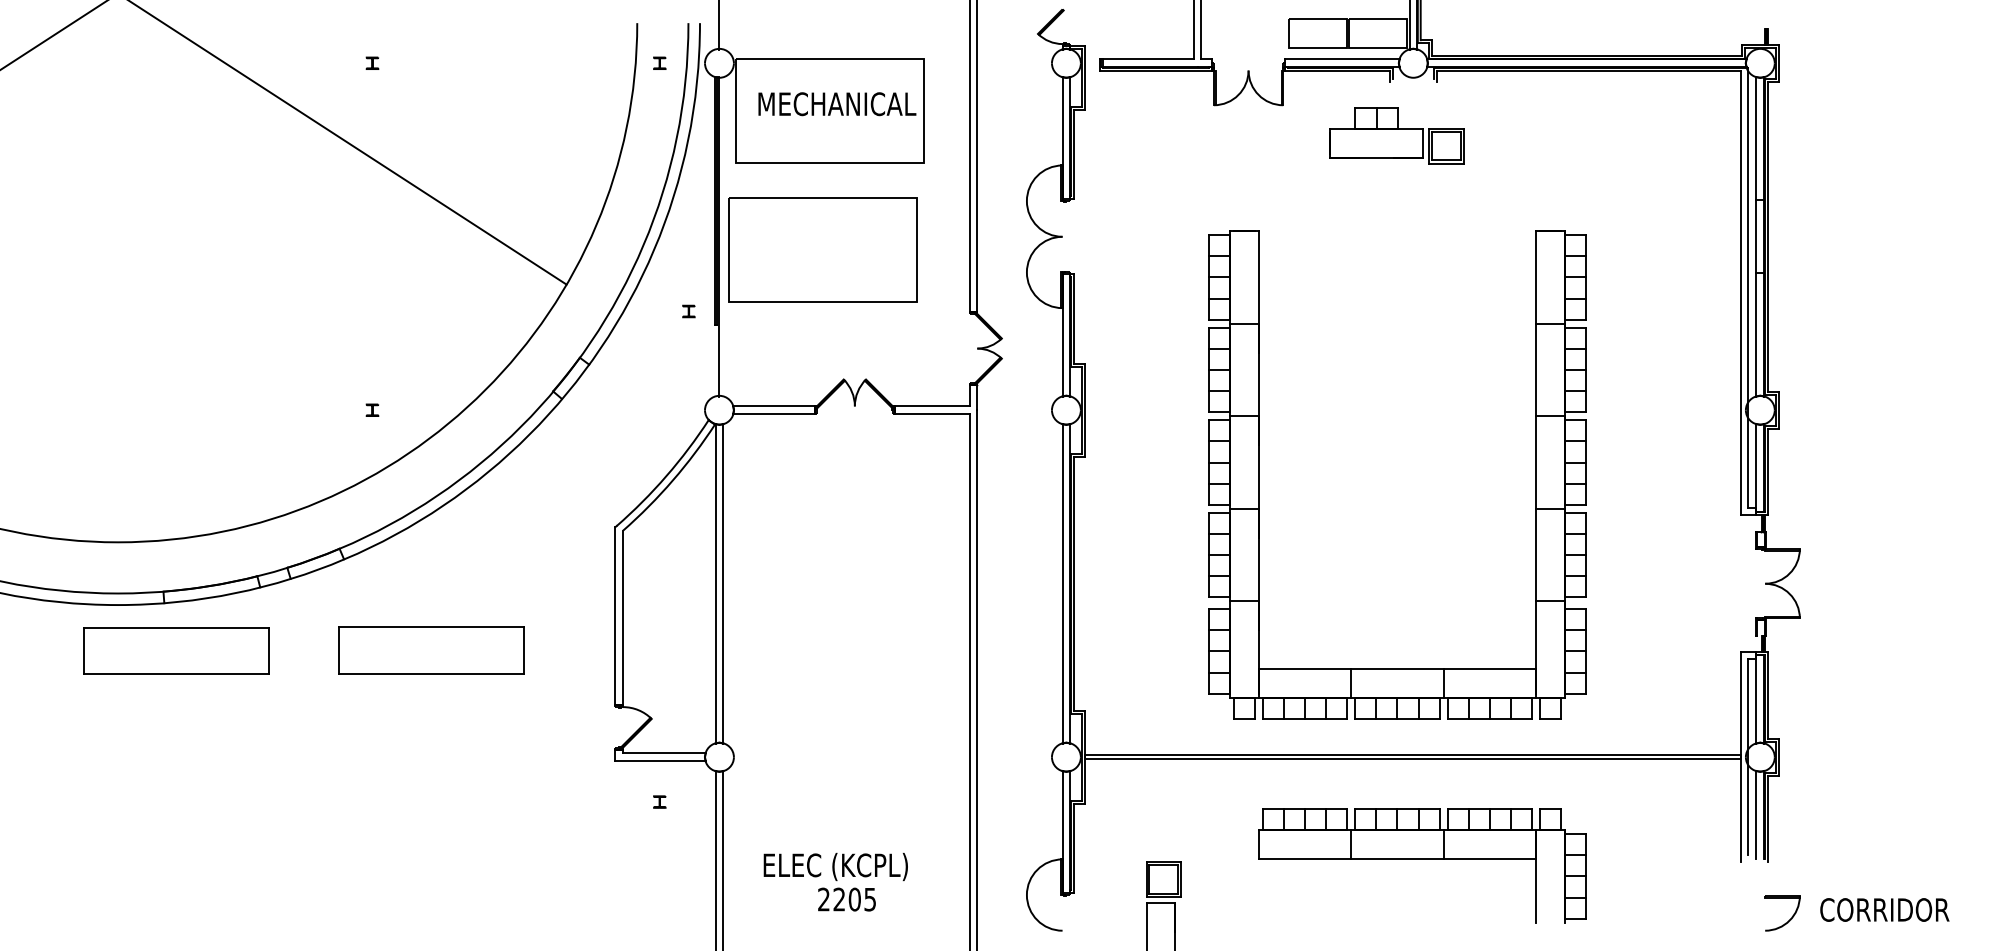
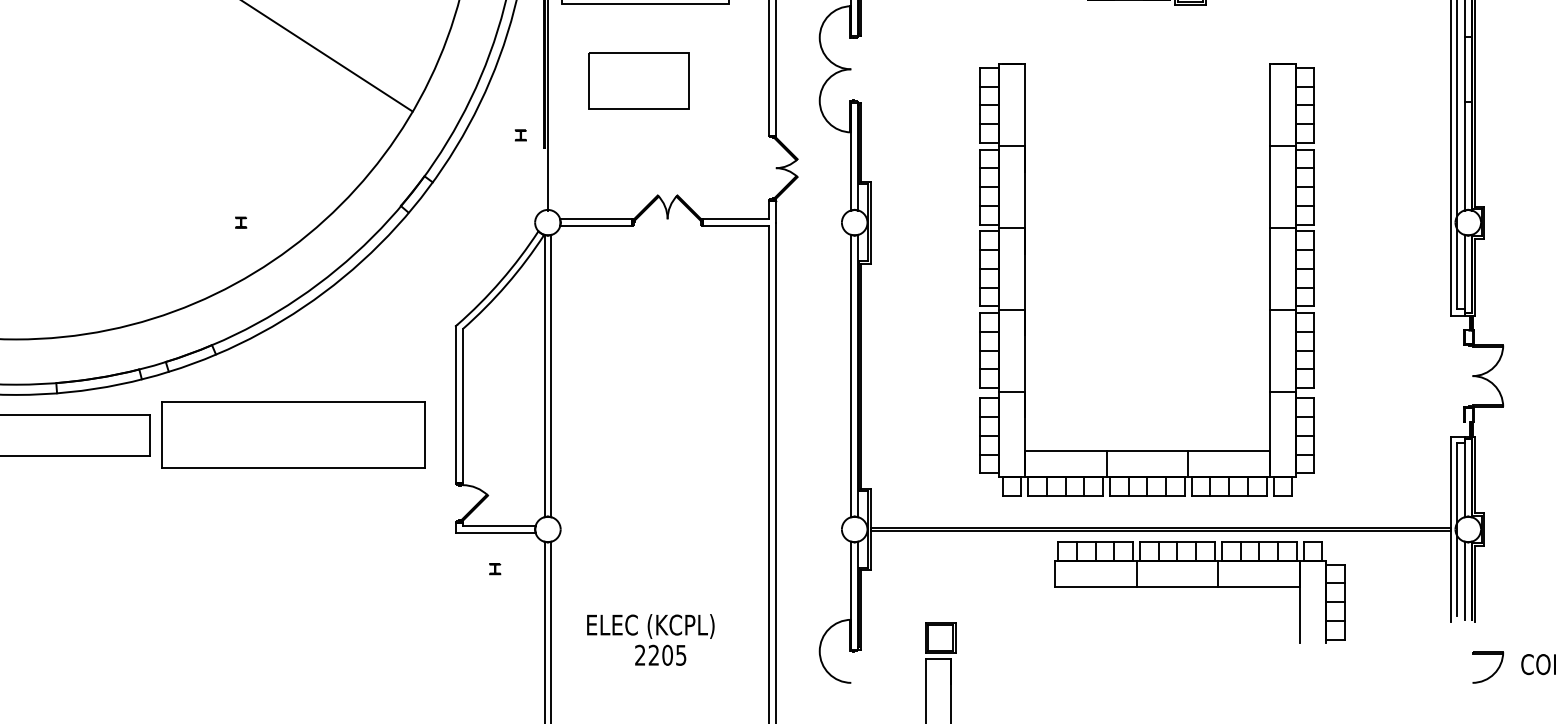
part: (822, 249) -> (639, 80), size x0.6
part: (431, 650) -> (293, 435), size x1.6
part: (1422, 865) -> (1199, 592), moved

